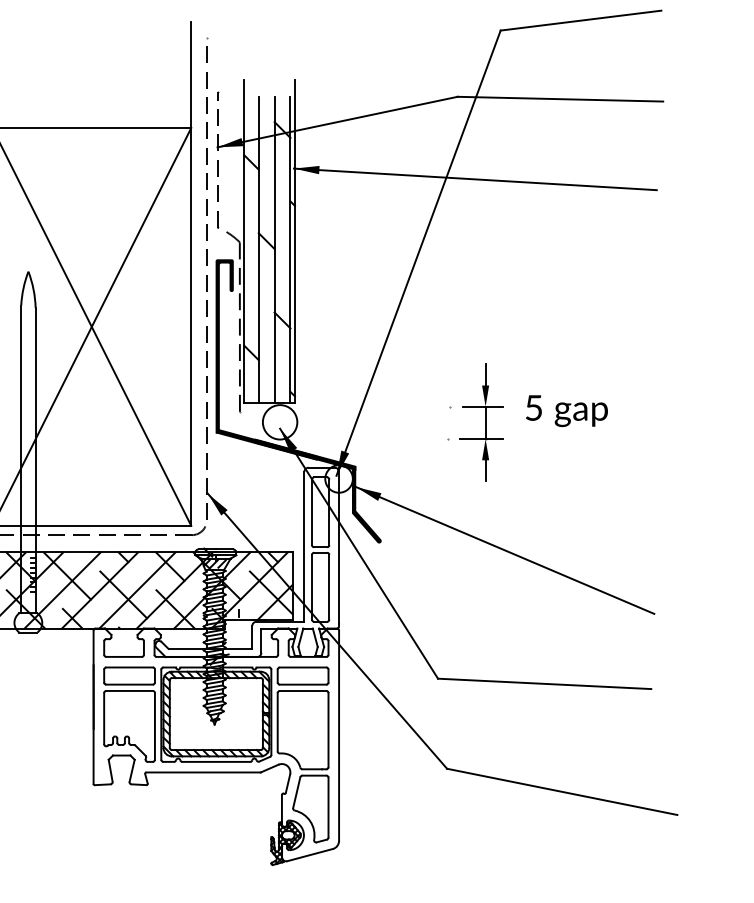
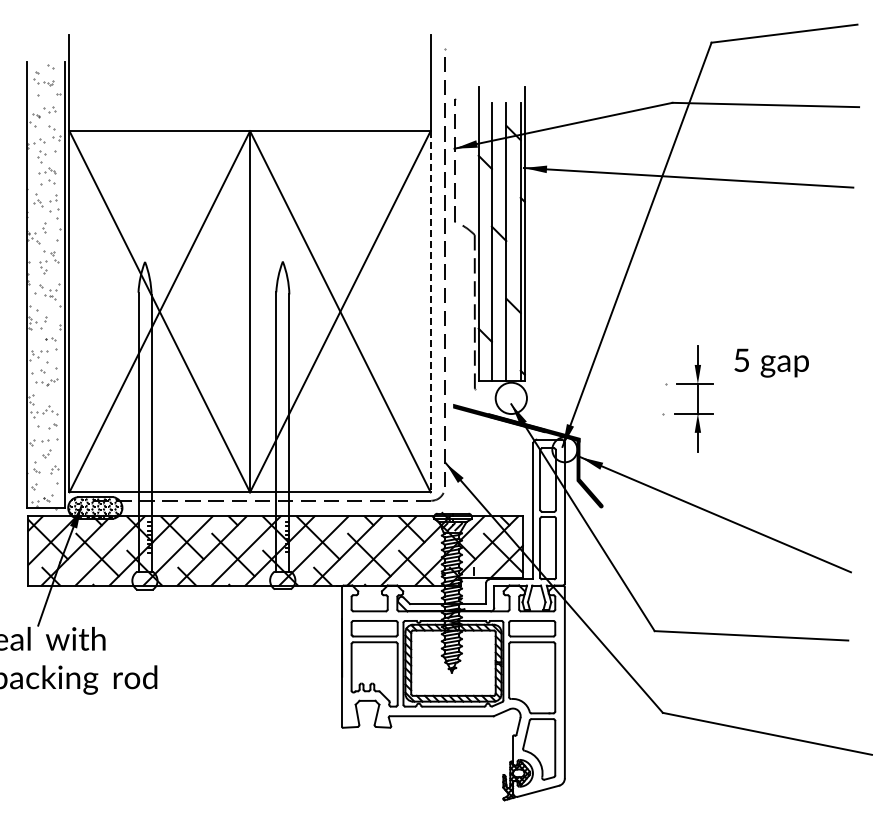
line: (191, 326) -> (430, 311), solid -> dashed
fill: (224, 346) -> (460, 329), removed
text: (566, 410) -> (771, 362), moved

